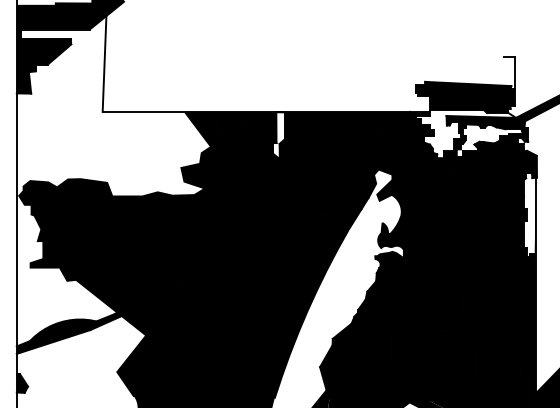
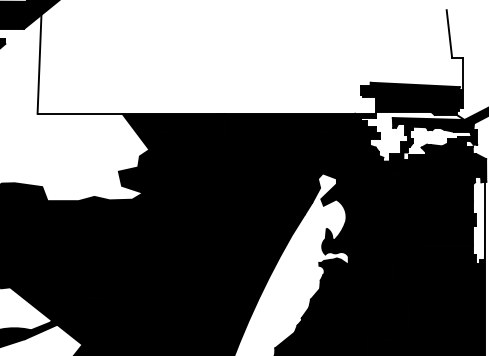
line: (500, 34) -> (448, 33), added
fill: (278, 135) -> (219, 138), added

